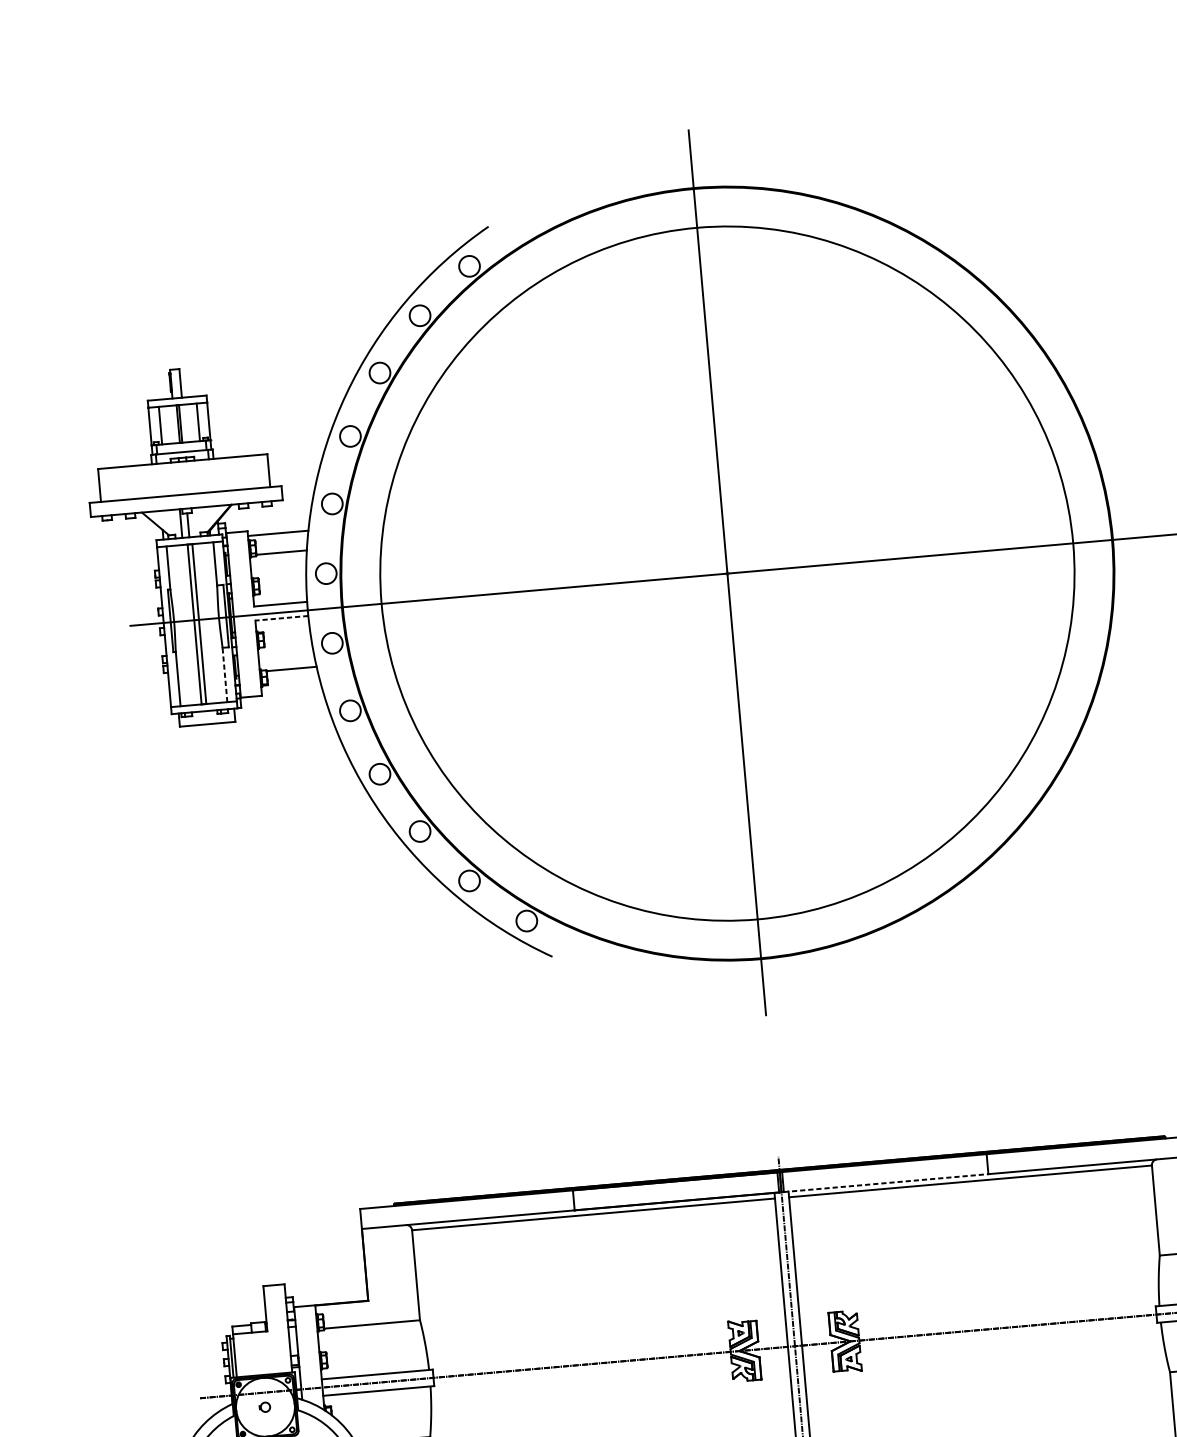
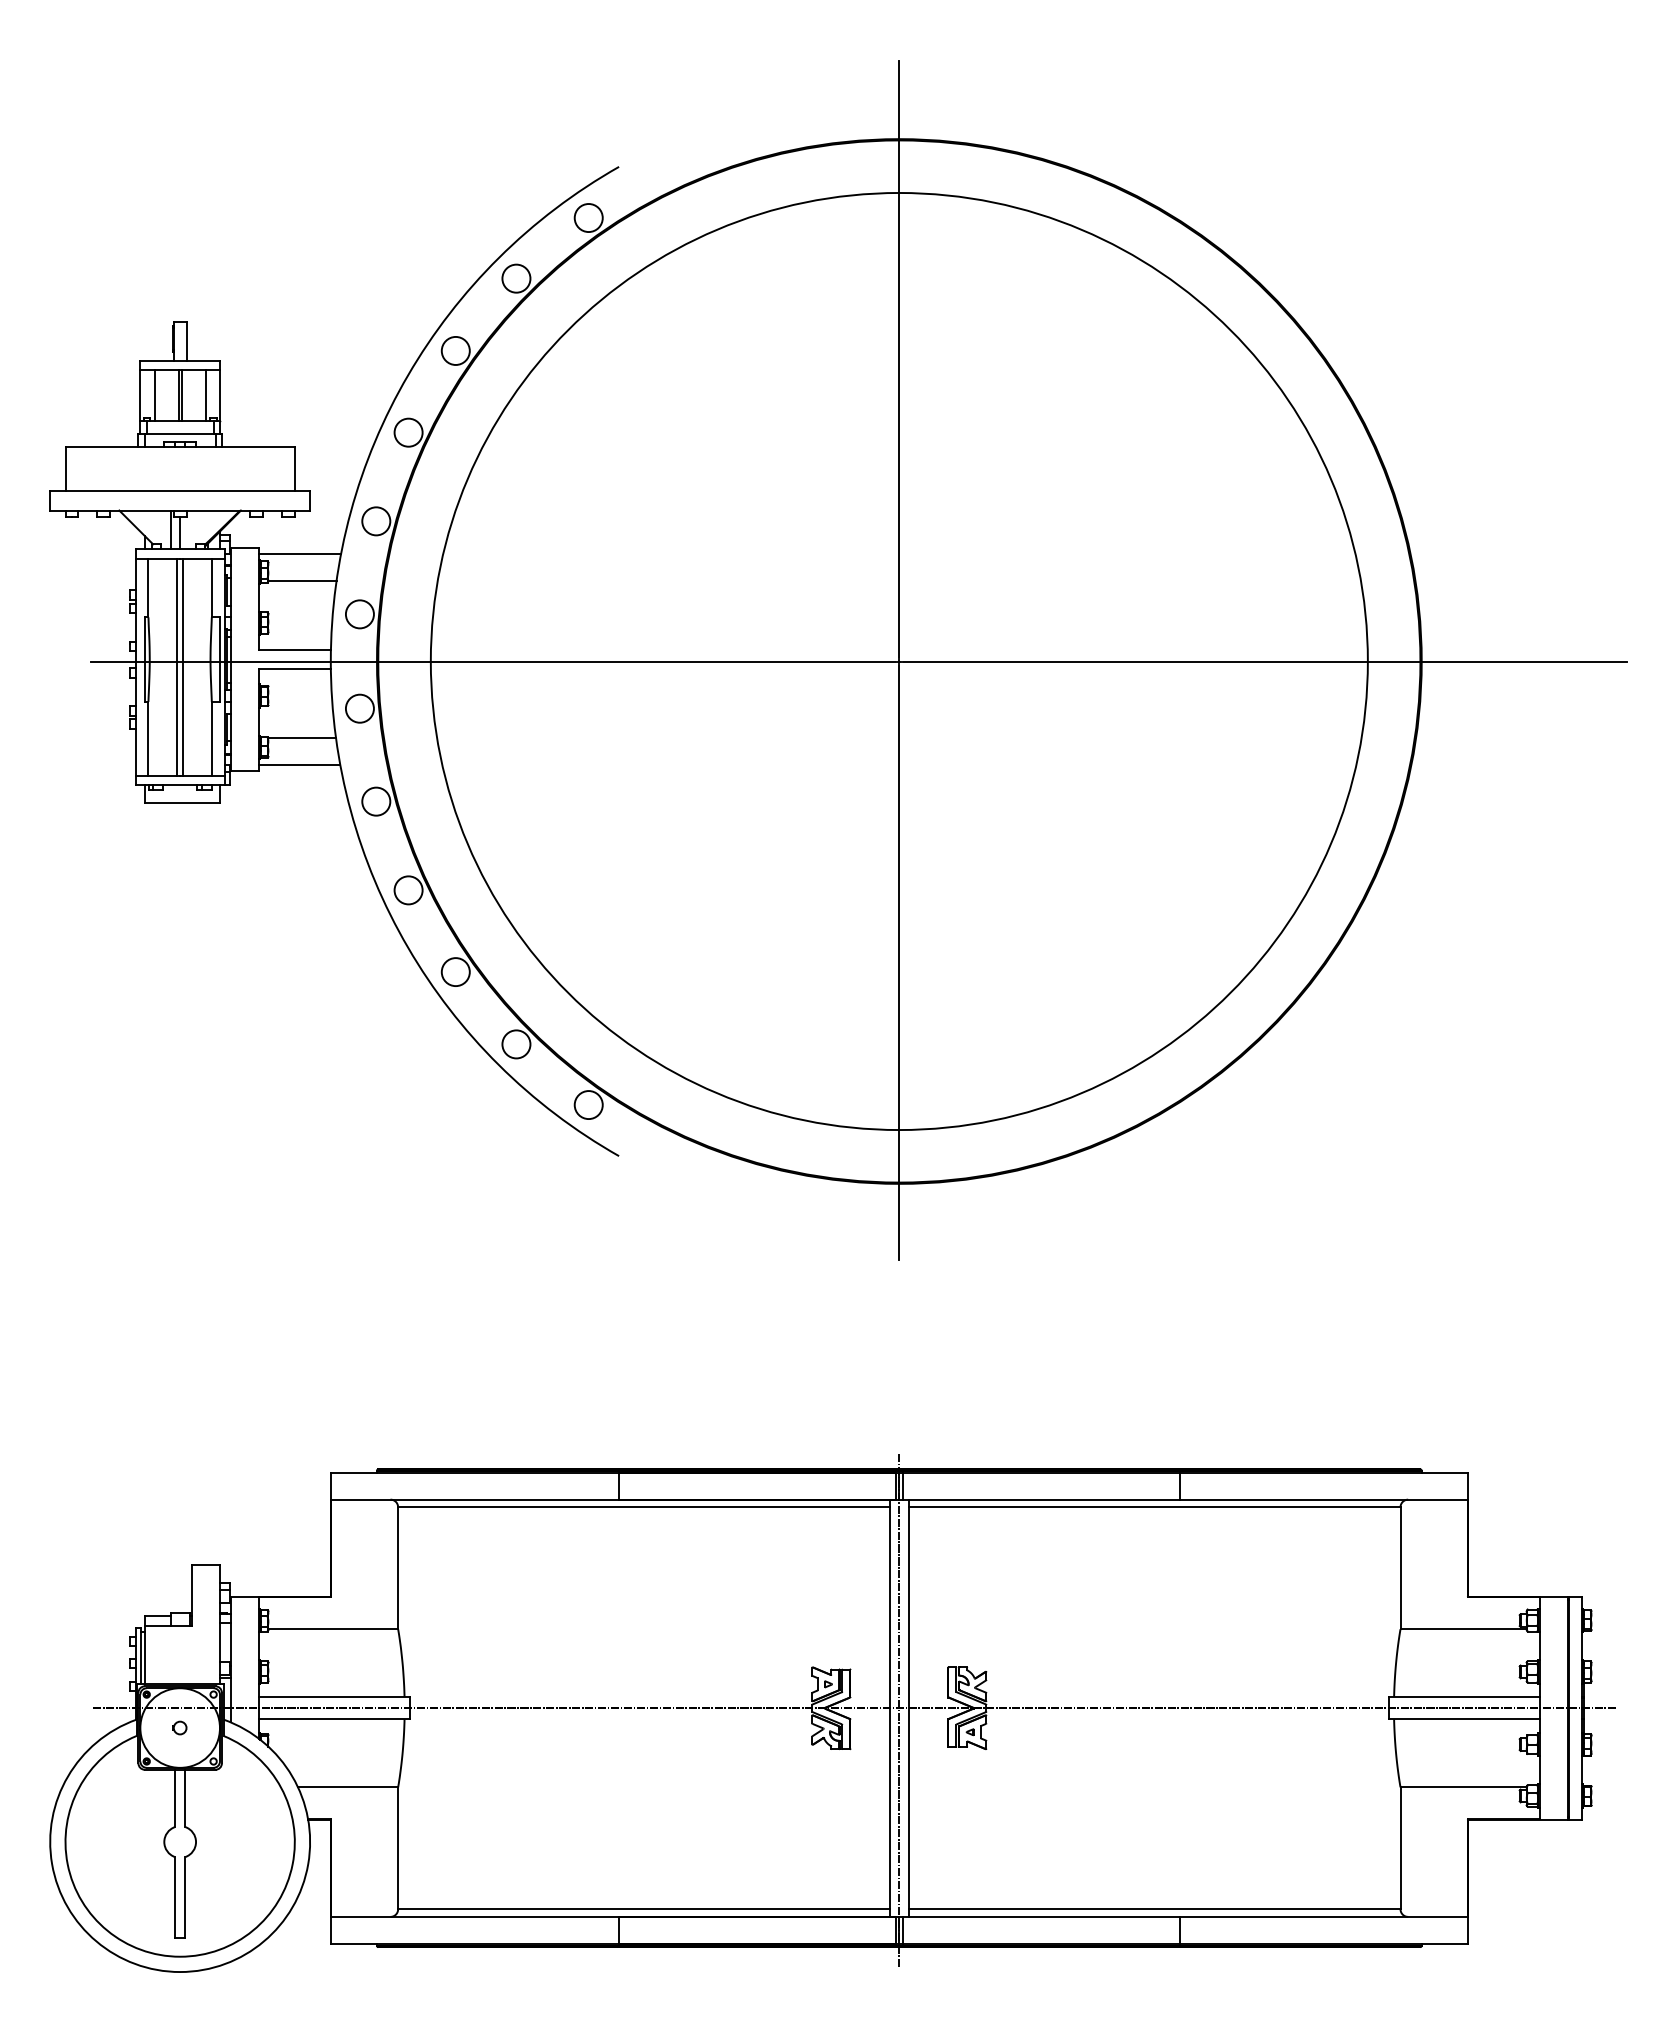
line: (282, 618) -> (295, 669), dashed -> solid
line: (224, 674) -> (211, 738), dashed -> solid
line: (291, 688) -> (299, 764), added
line: (886, 1182) -> (1041, 1499), dashed -> solid

